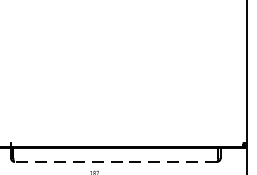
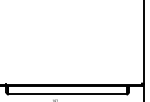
line: (115, 162) -> (67, 94), dashed -> solid

